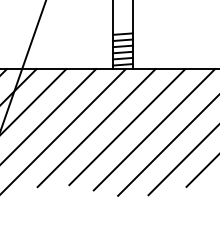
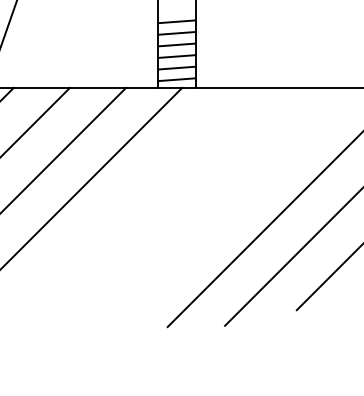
line: (127, 127) -> (185, 198), removed
line: (96, 128) -> (126, 199), removed
line: (154, 129) -> (236, 201), removed

